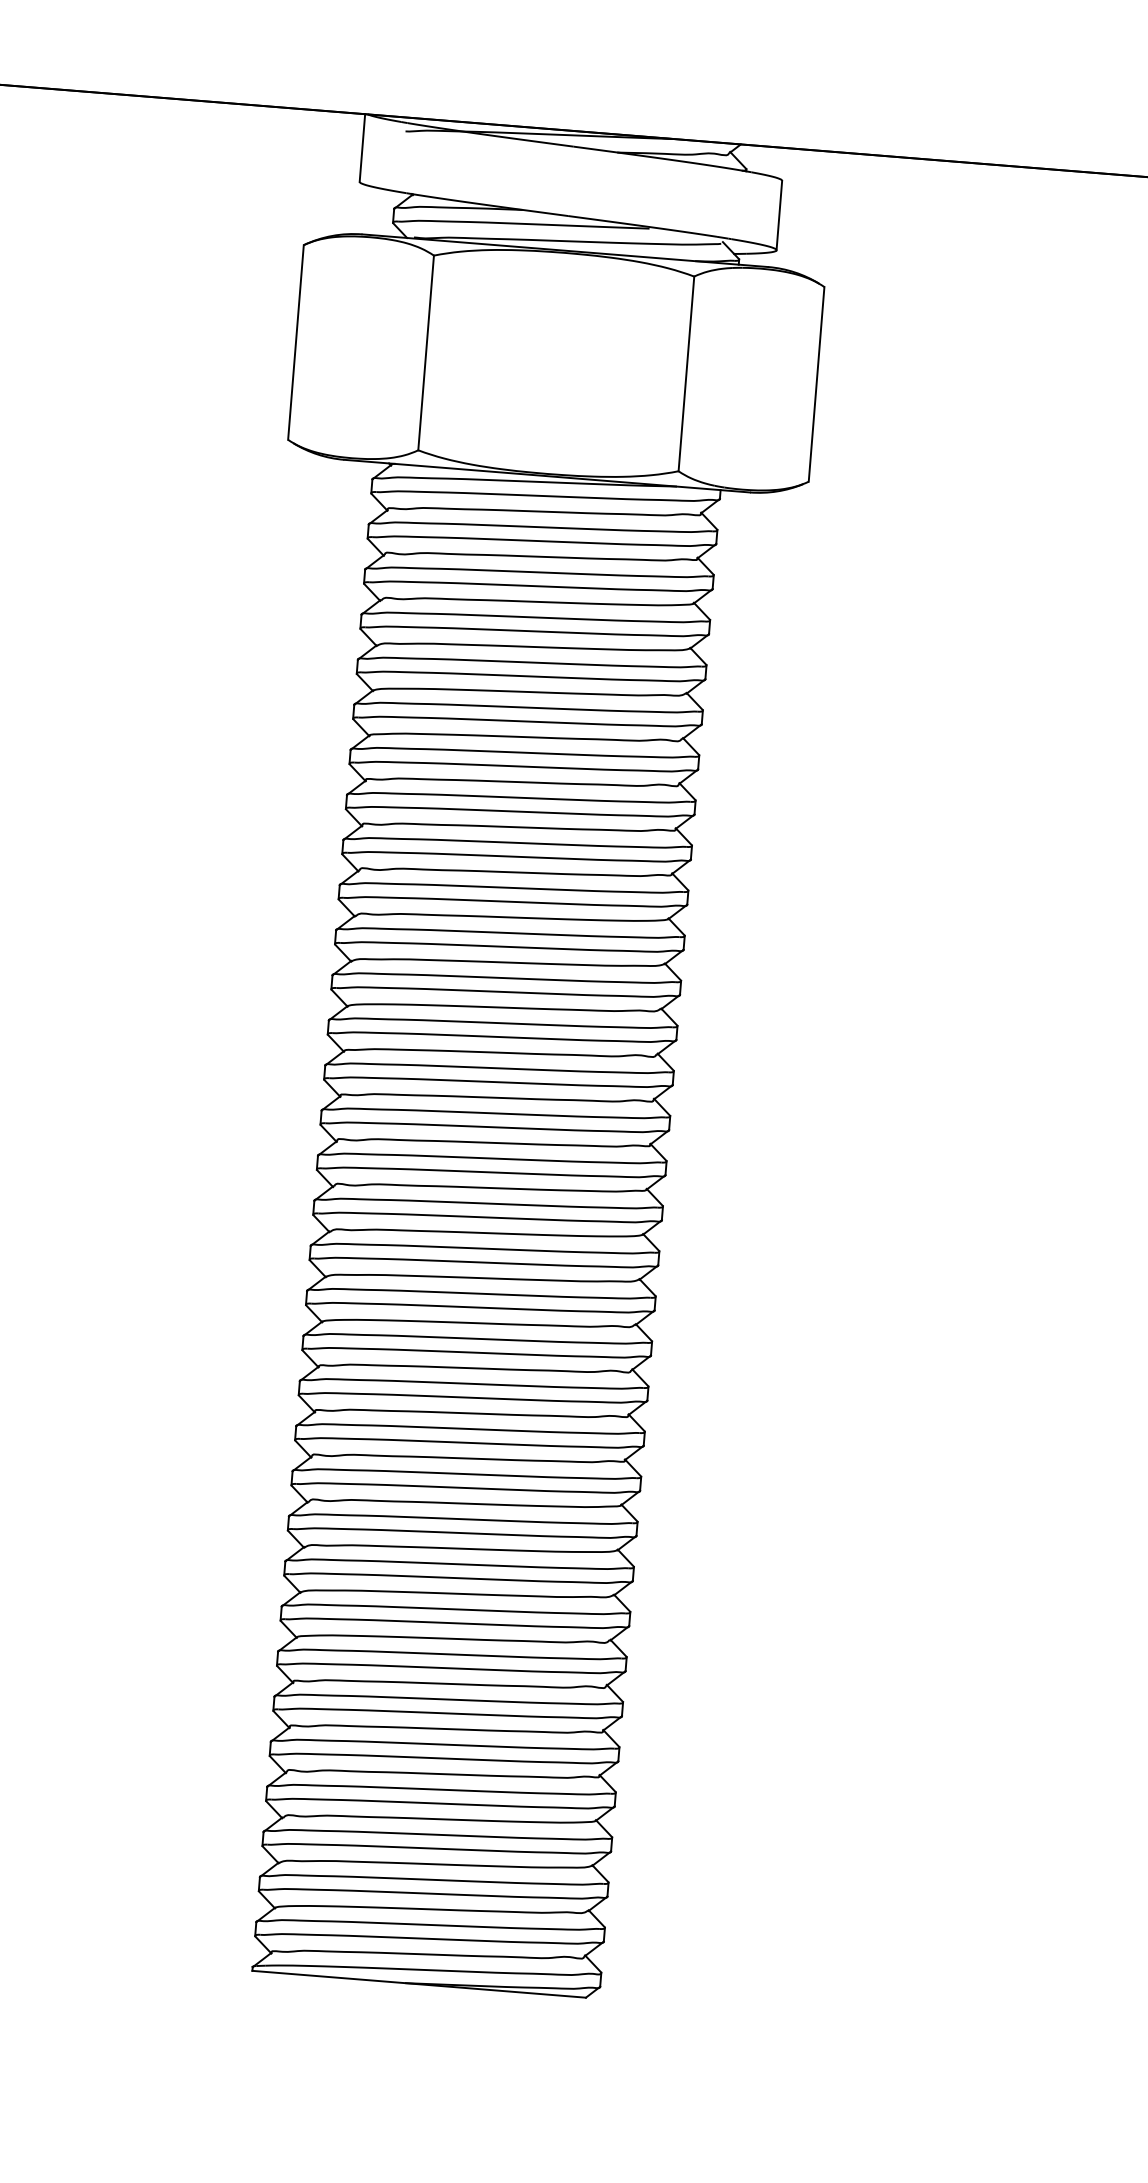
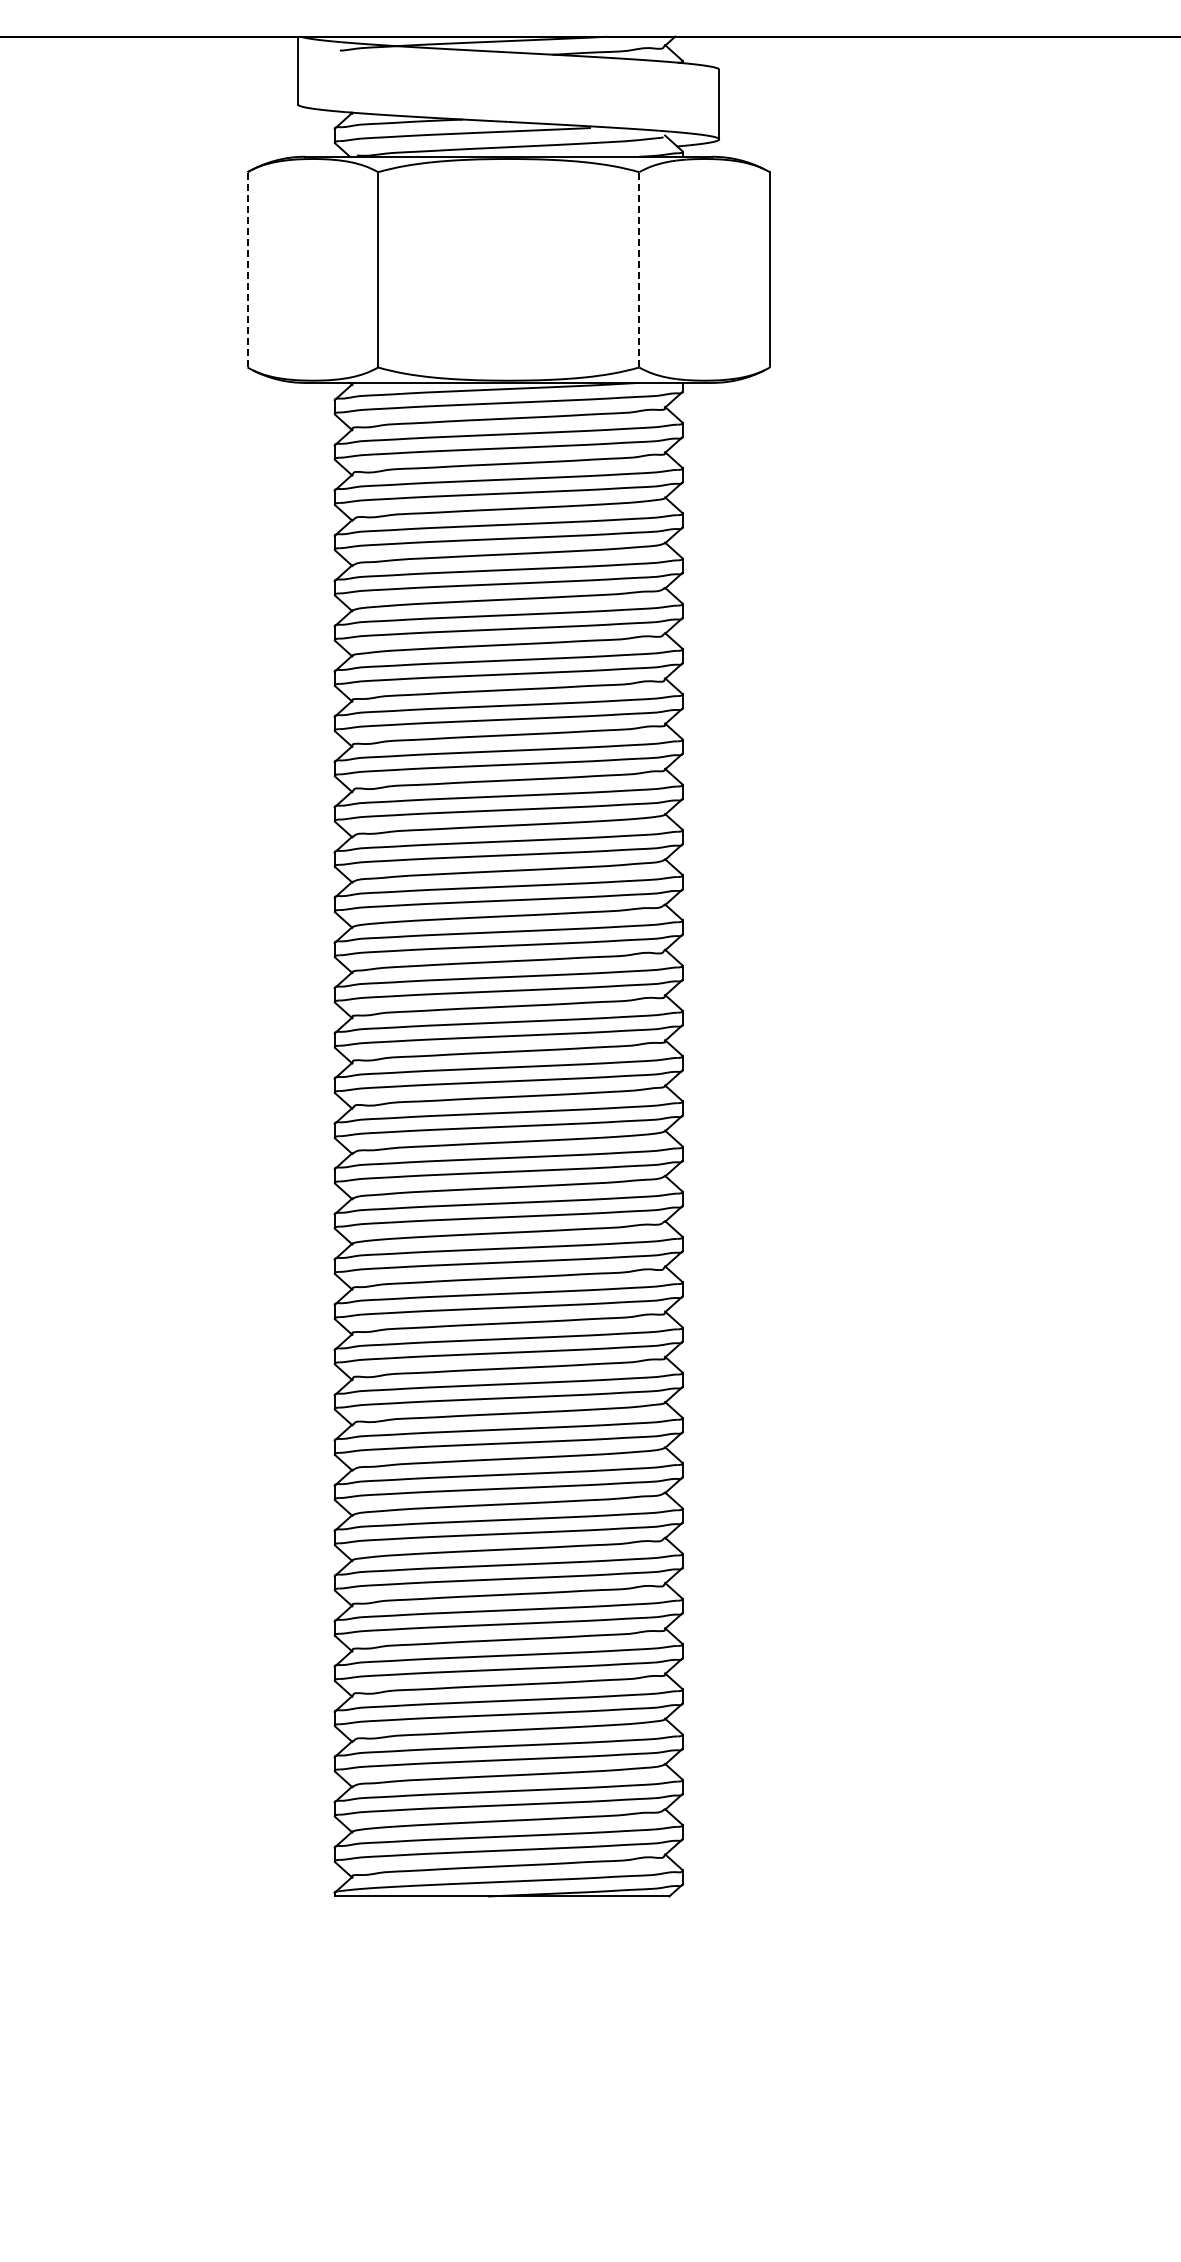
line: (295, 342) -> (247, 269), solid -> dashed
line: (686, 373) -> (639, 269), solid -> dashed

